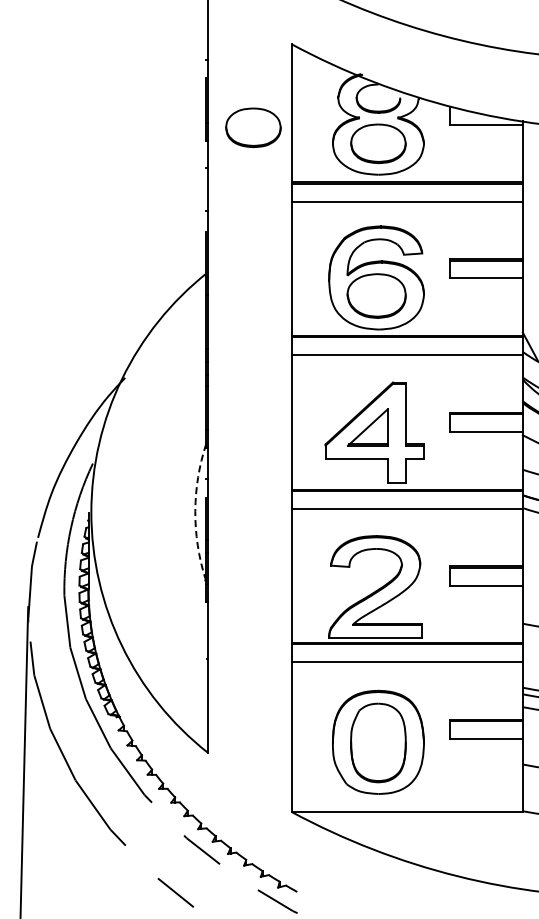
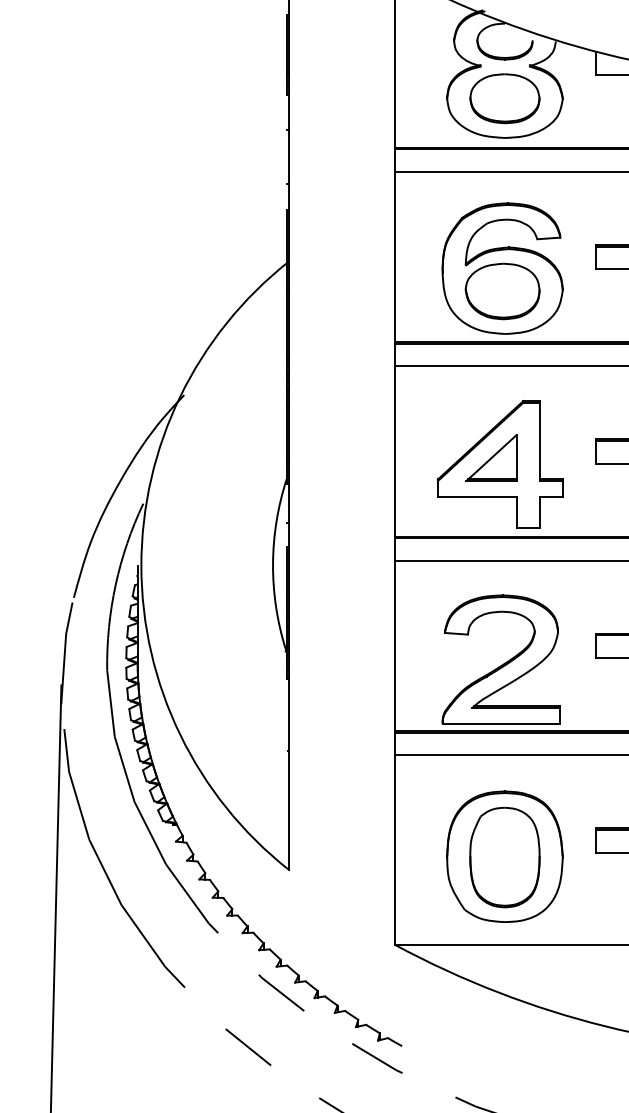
part: (253, 127) -> (346, 78), removed
arc: (195, 511) -> (273, 564), dashed -> solid

